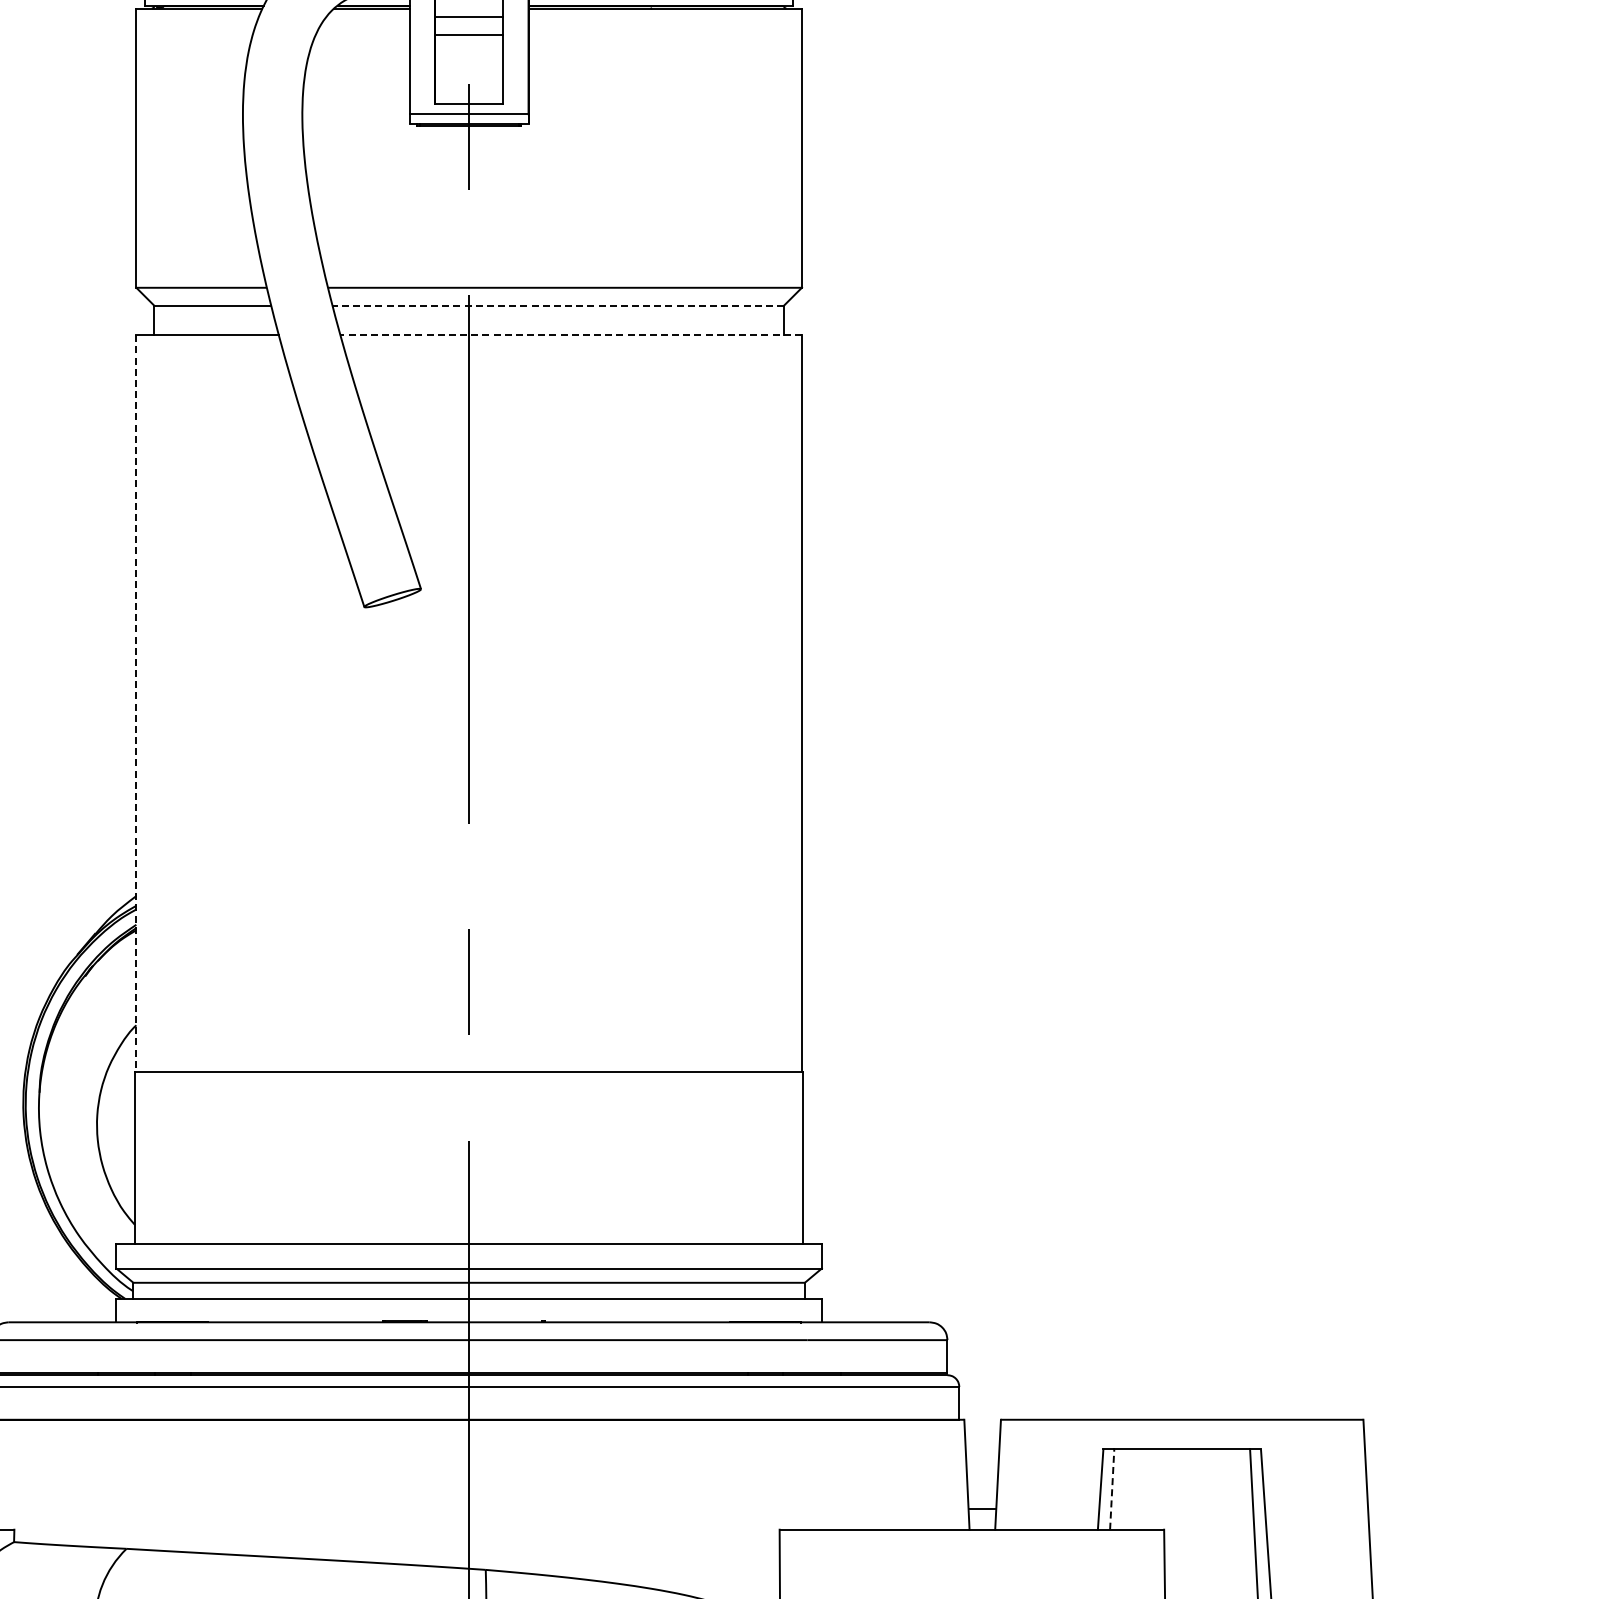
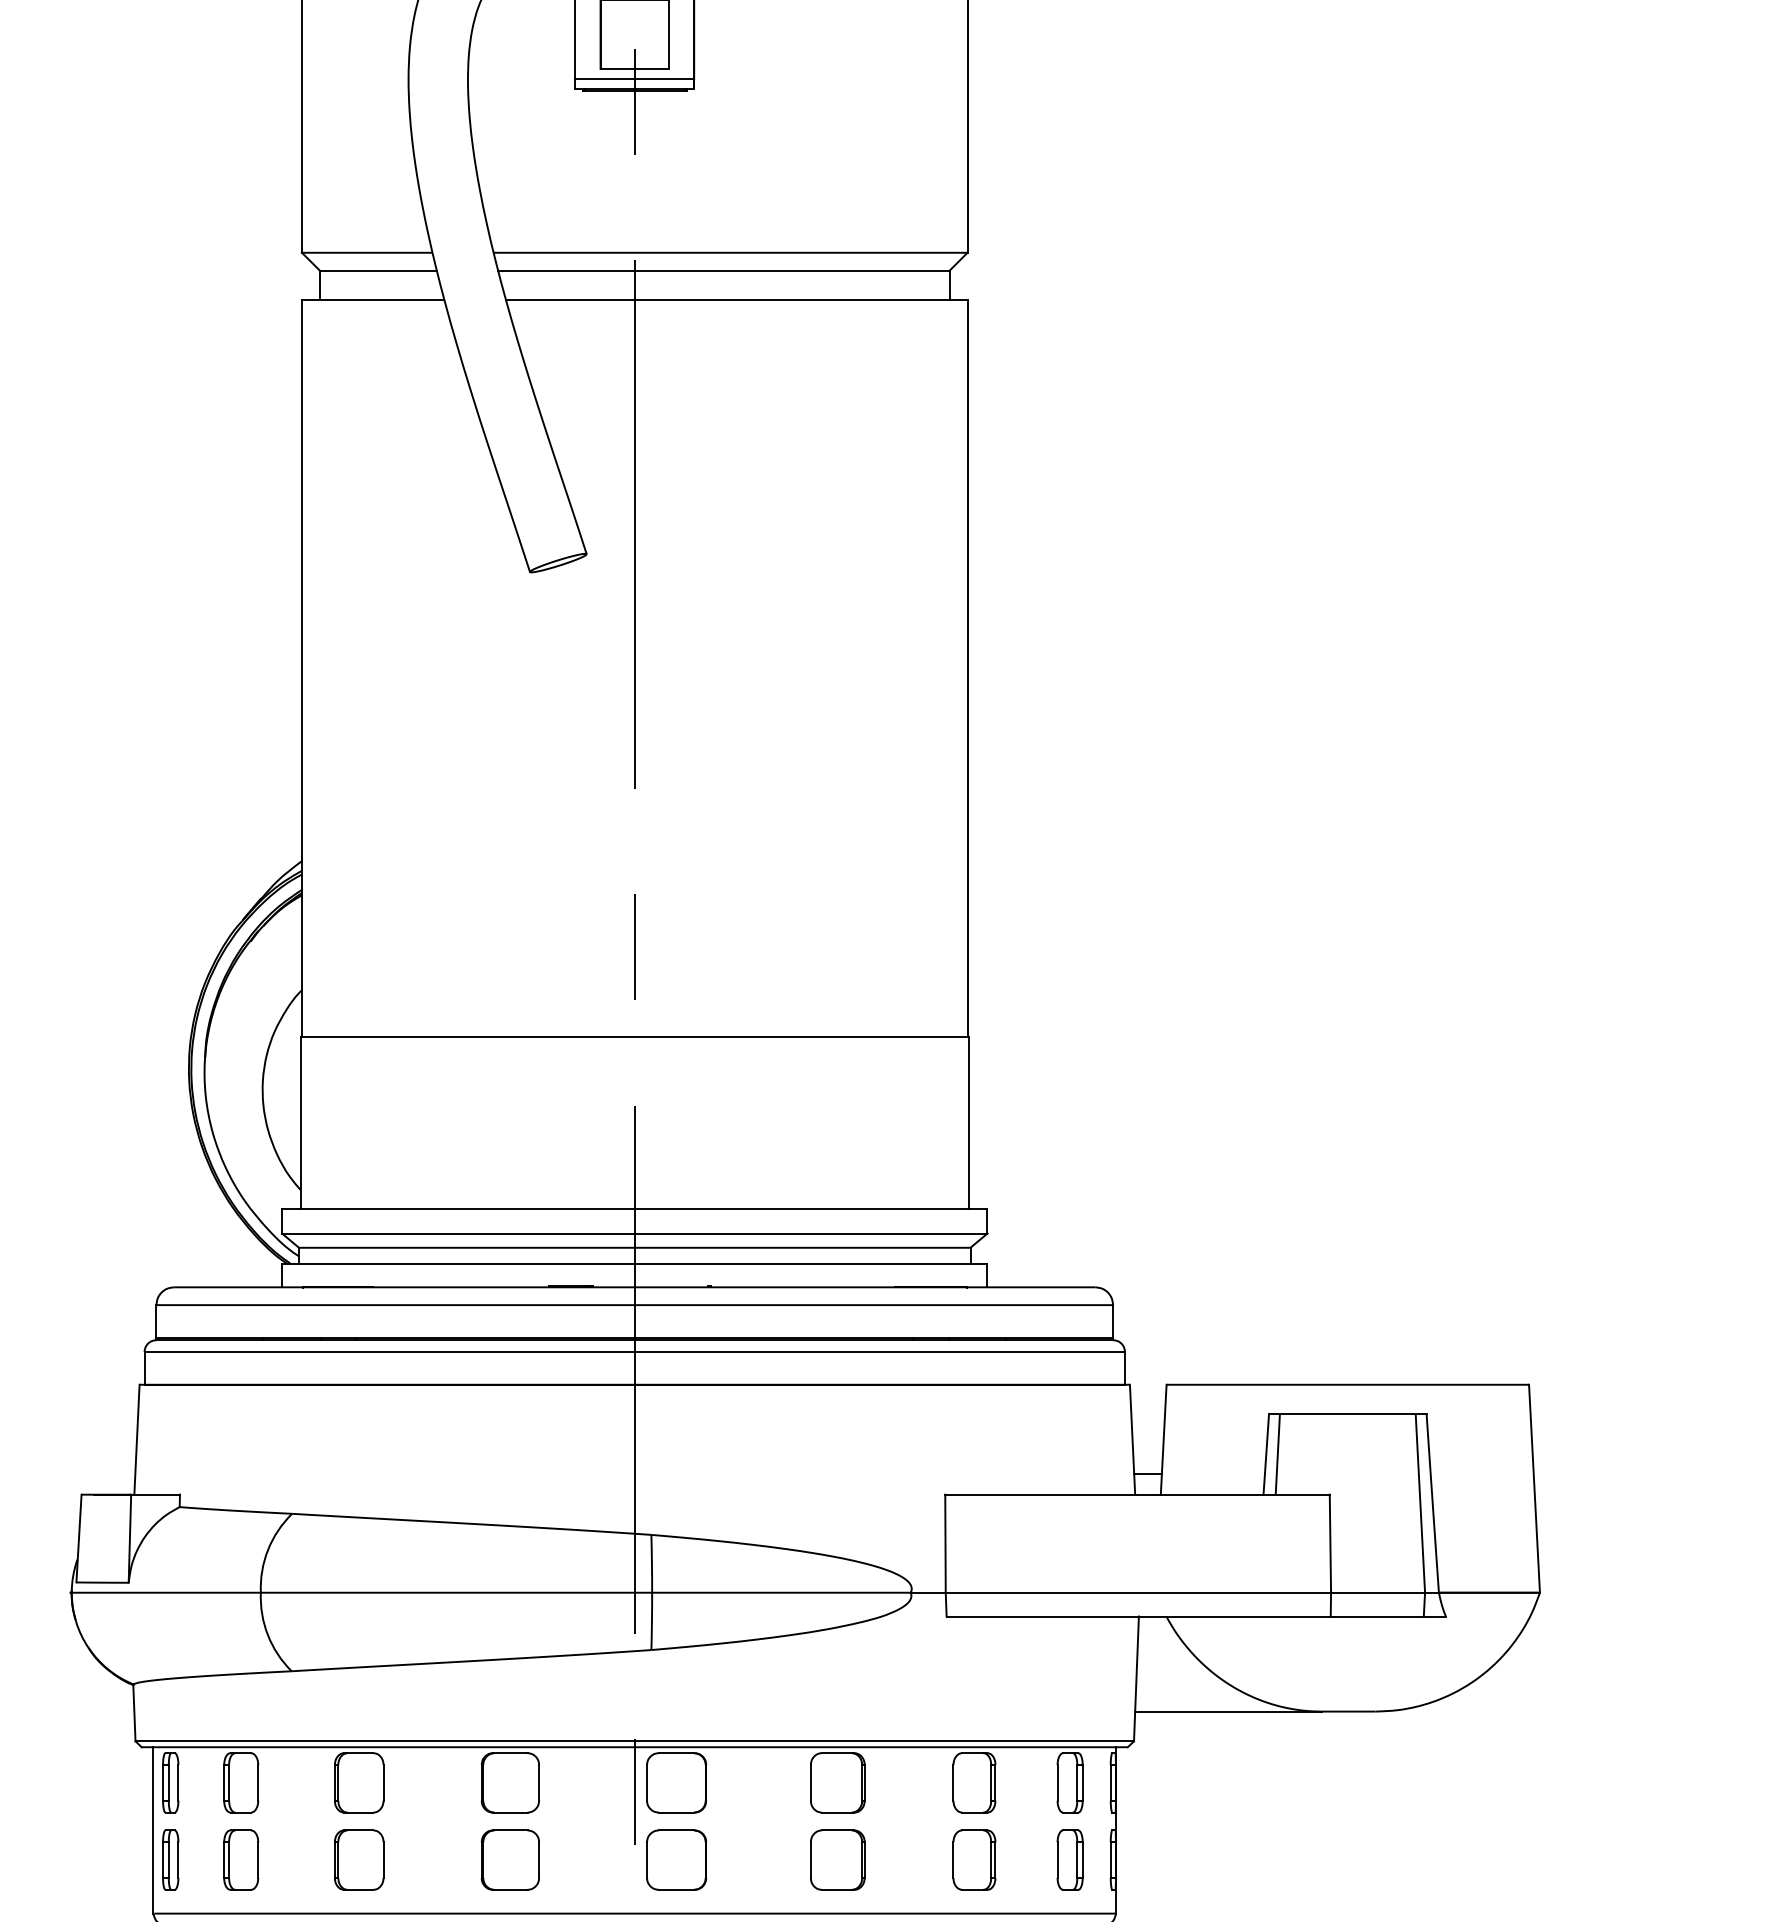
line: (557, 305) -> (723, 270), dashed -> solid
line: (570, 335) -> (736, 300), dashed -> solid
line: (136, 704) -> (302, 669), dashed -> solid
line: (1111, 1489) -> (1277, 1454), dashed -> solid

